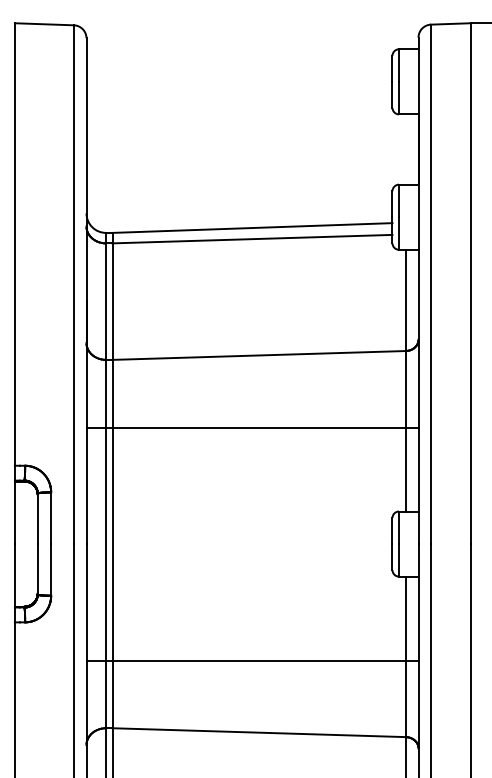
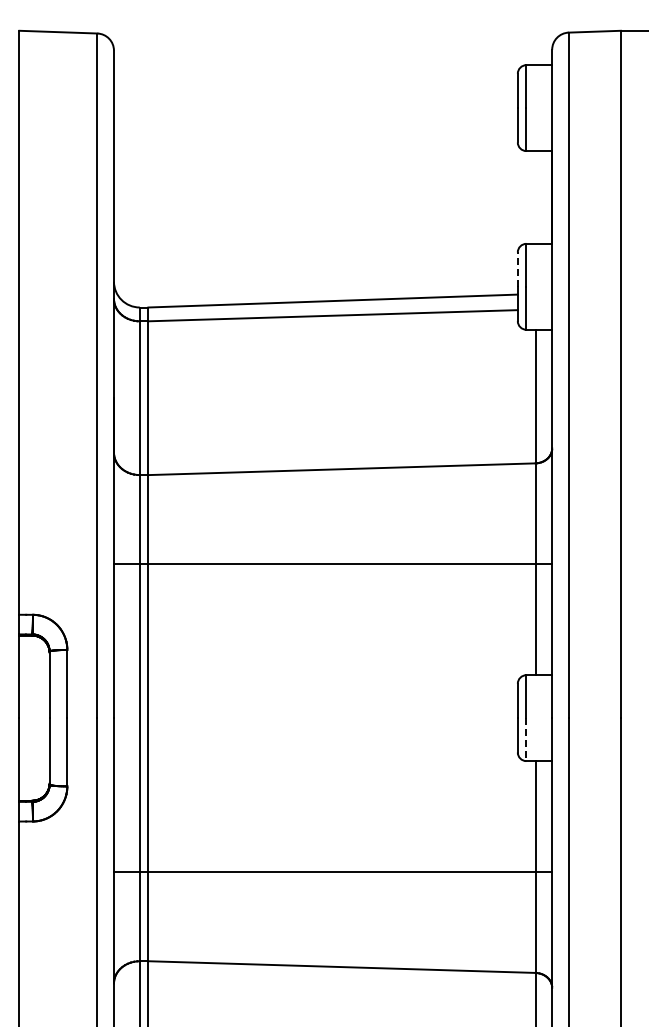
line: (392, 204) -> (517, 269), solid -> dashed
line: (399, 560) -> (526, 740), solid -> dashed

